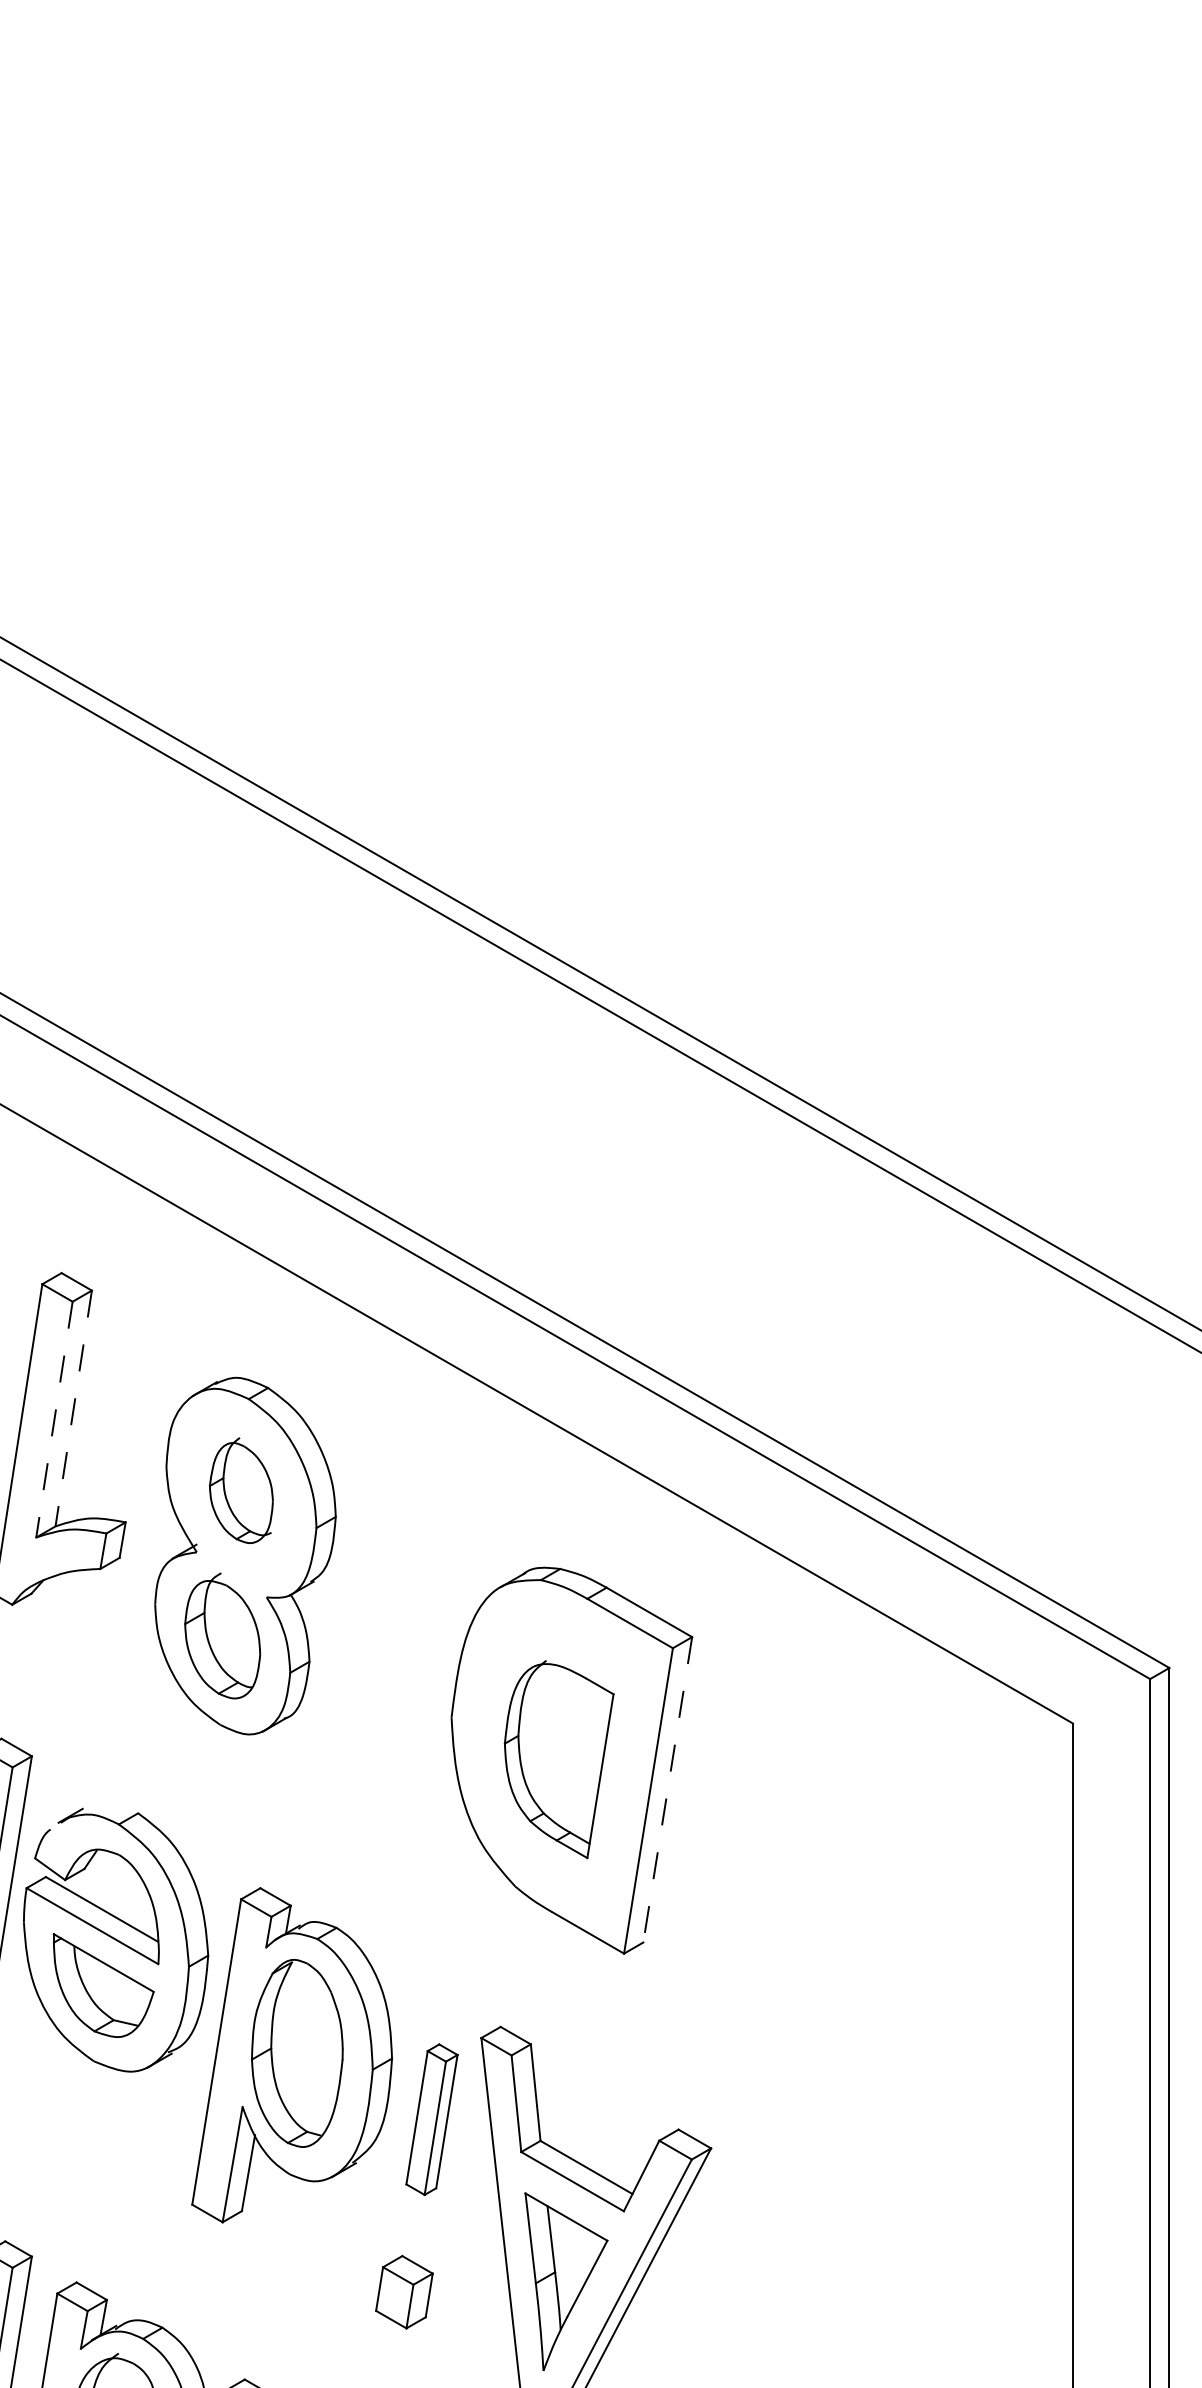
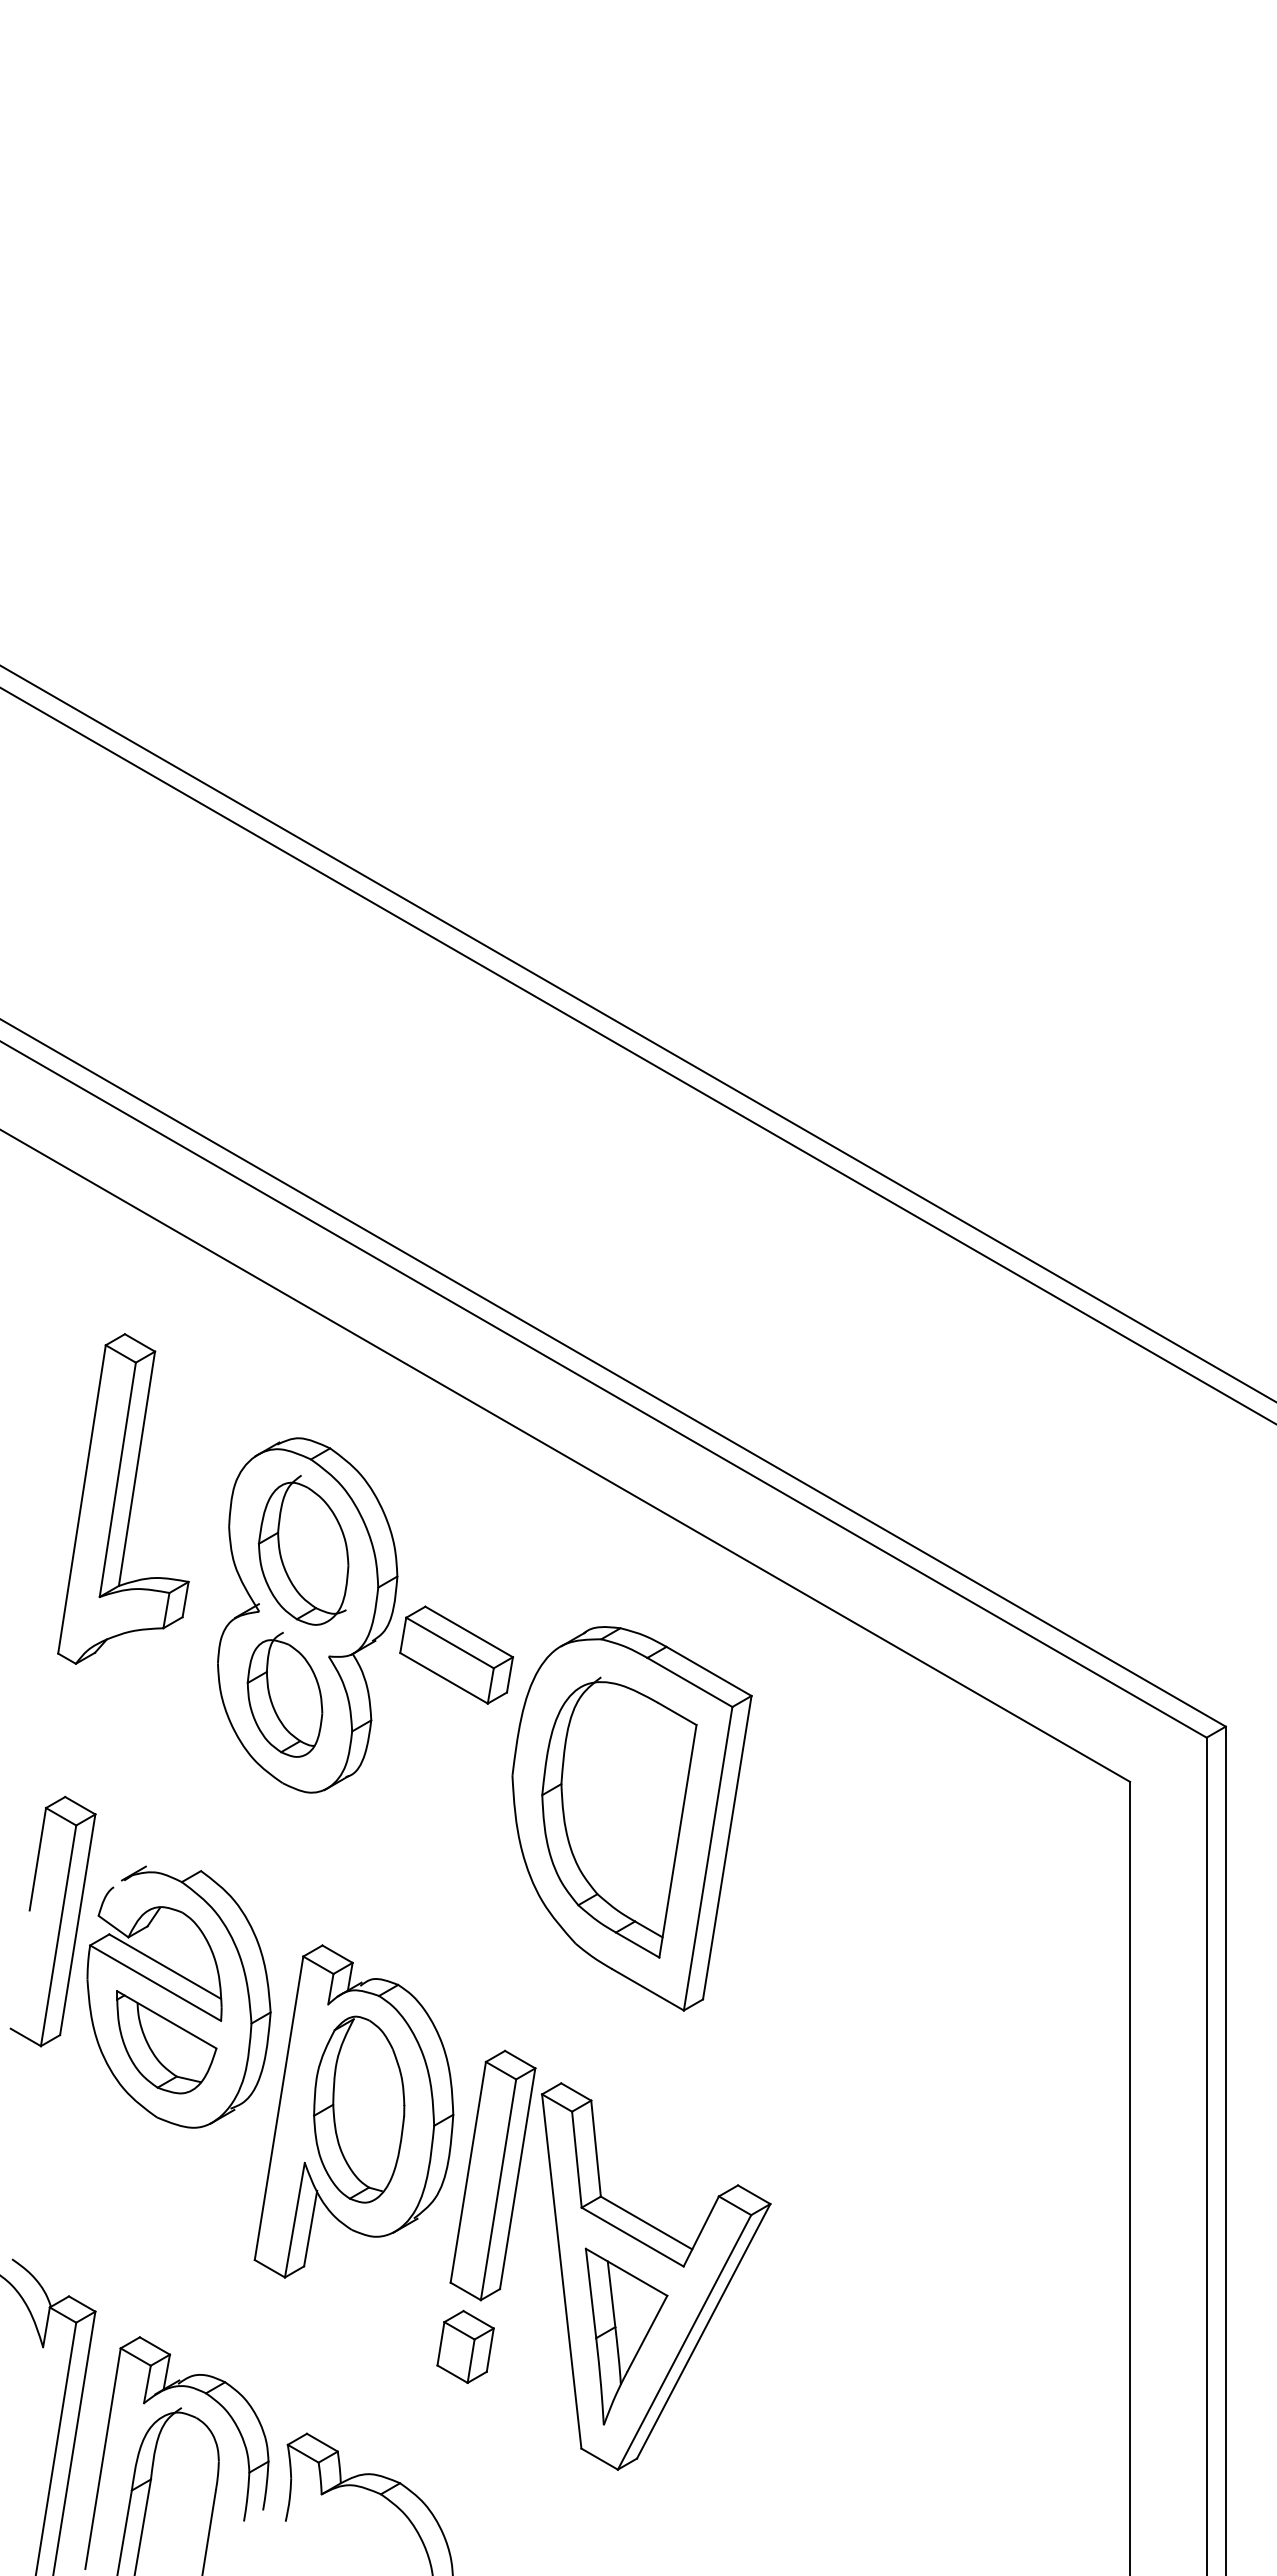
line: (73, 1408) -> (136, 1468), dashed -> solid
line: (54, 1419) -> (117, 1479), dashed -> solid
part: (241, 1490) -> (303, 1550), size x1.43
part: (395, 1595) -> (456, 1654), added
part: (559, 1759) -> (619, 1817), size x1.43
line: (667, 1789) -> (727, 1847), dashed -> solid
part: (431, 2119) -> (492, 2175), size x1.67

